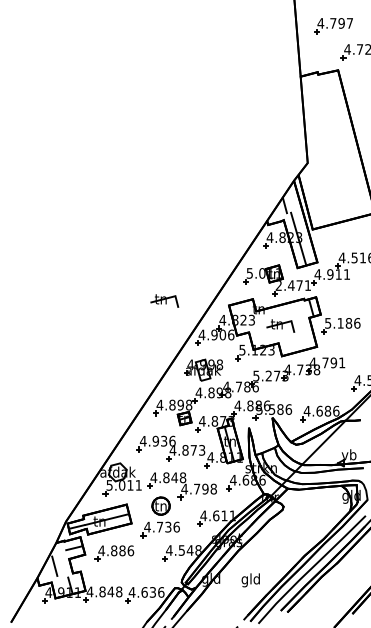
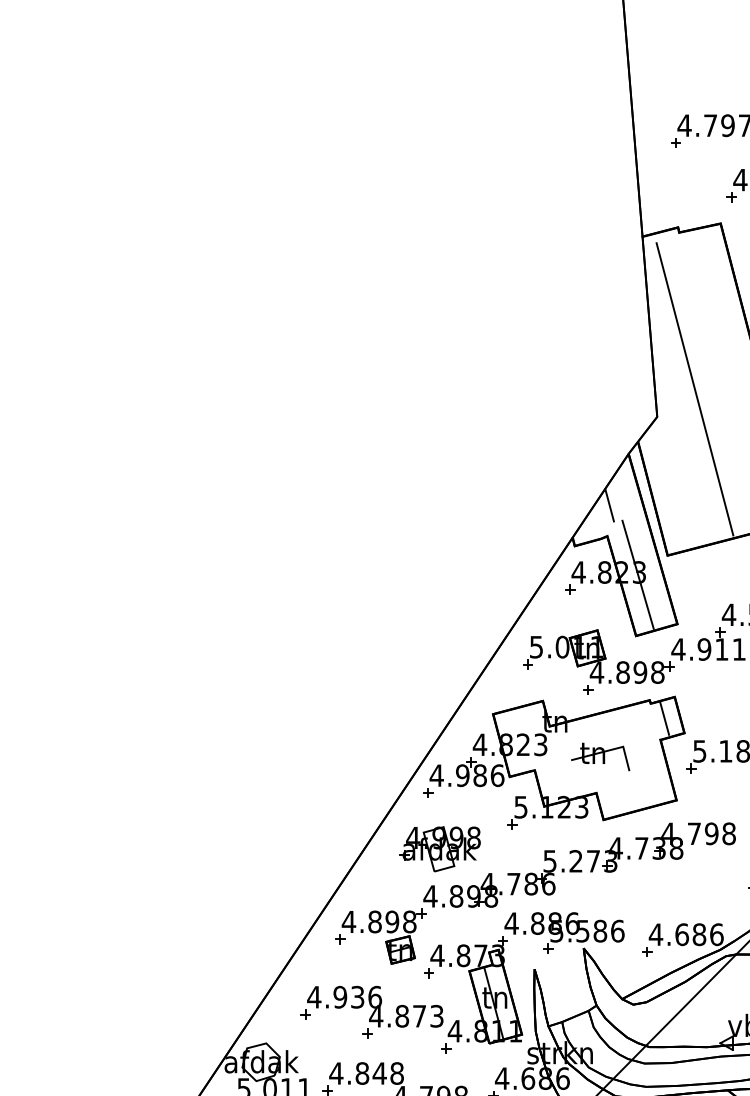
line: (325, 149) -> (694, 388), added
text: (293, 285) -> (627, 672), 2.471 -> 4.898
part: (164, 300) -> (358, 703), removed
text: (222, 334) -> (479, 774), 4.906 -> 4.986
text: (342, 362) -> (729, 833), 4.791 -> 4.798

